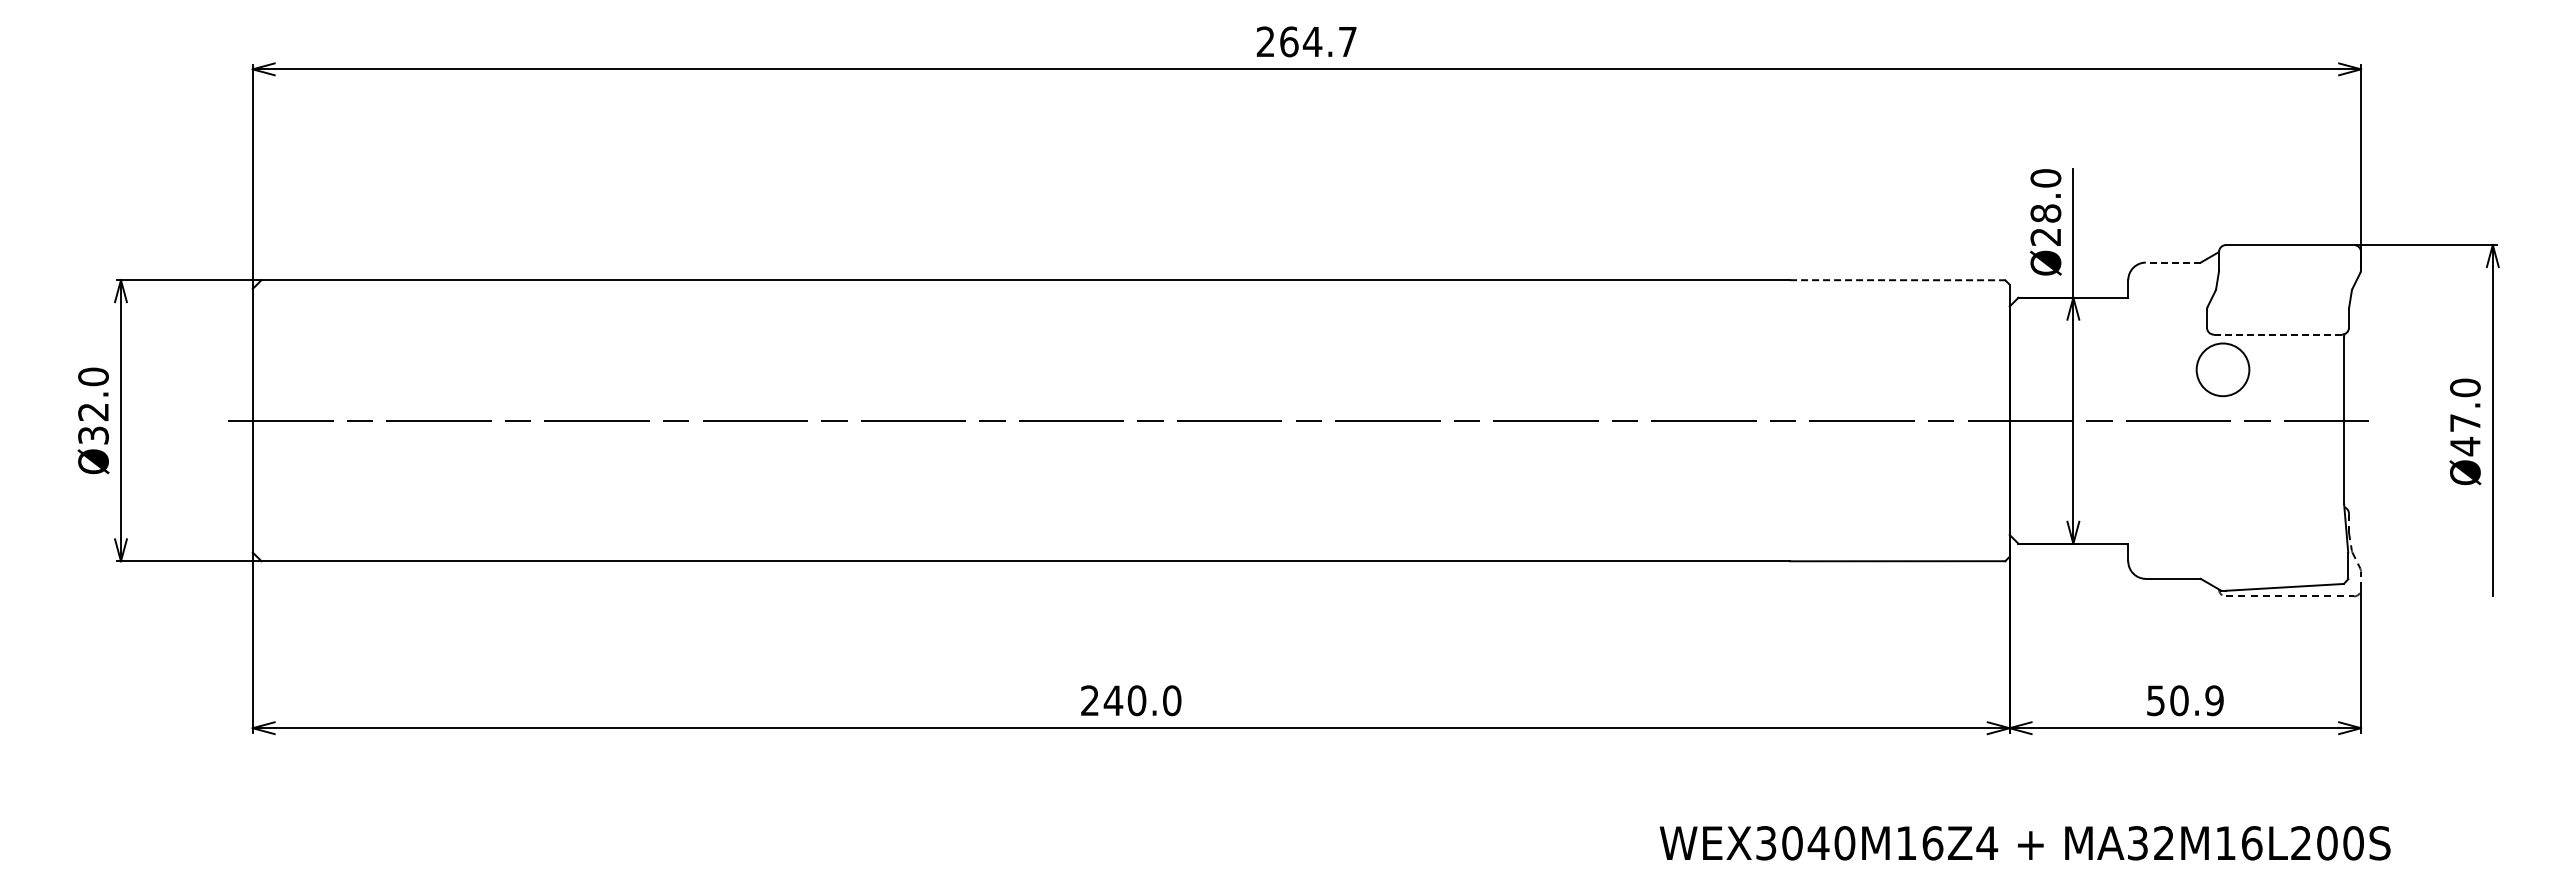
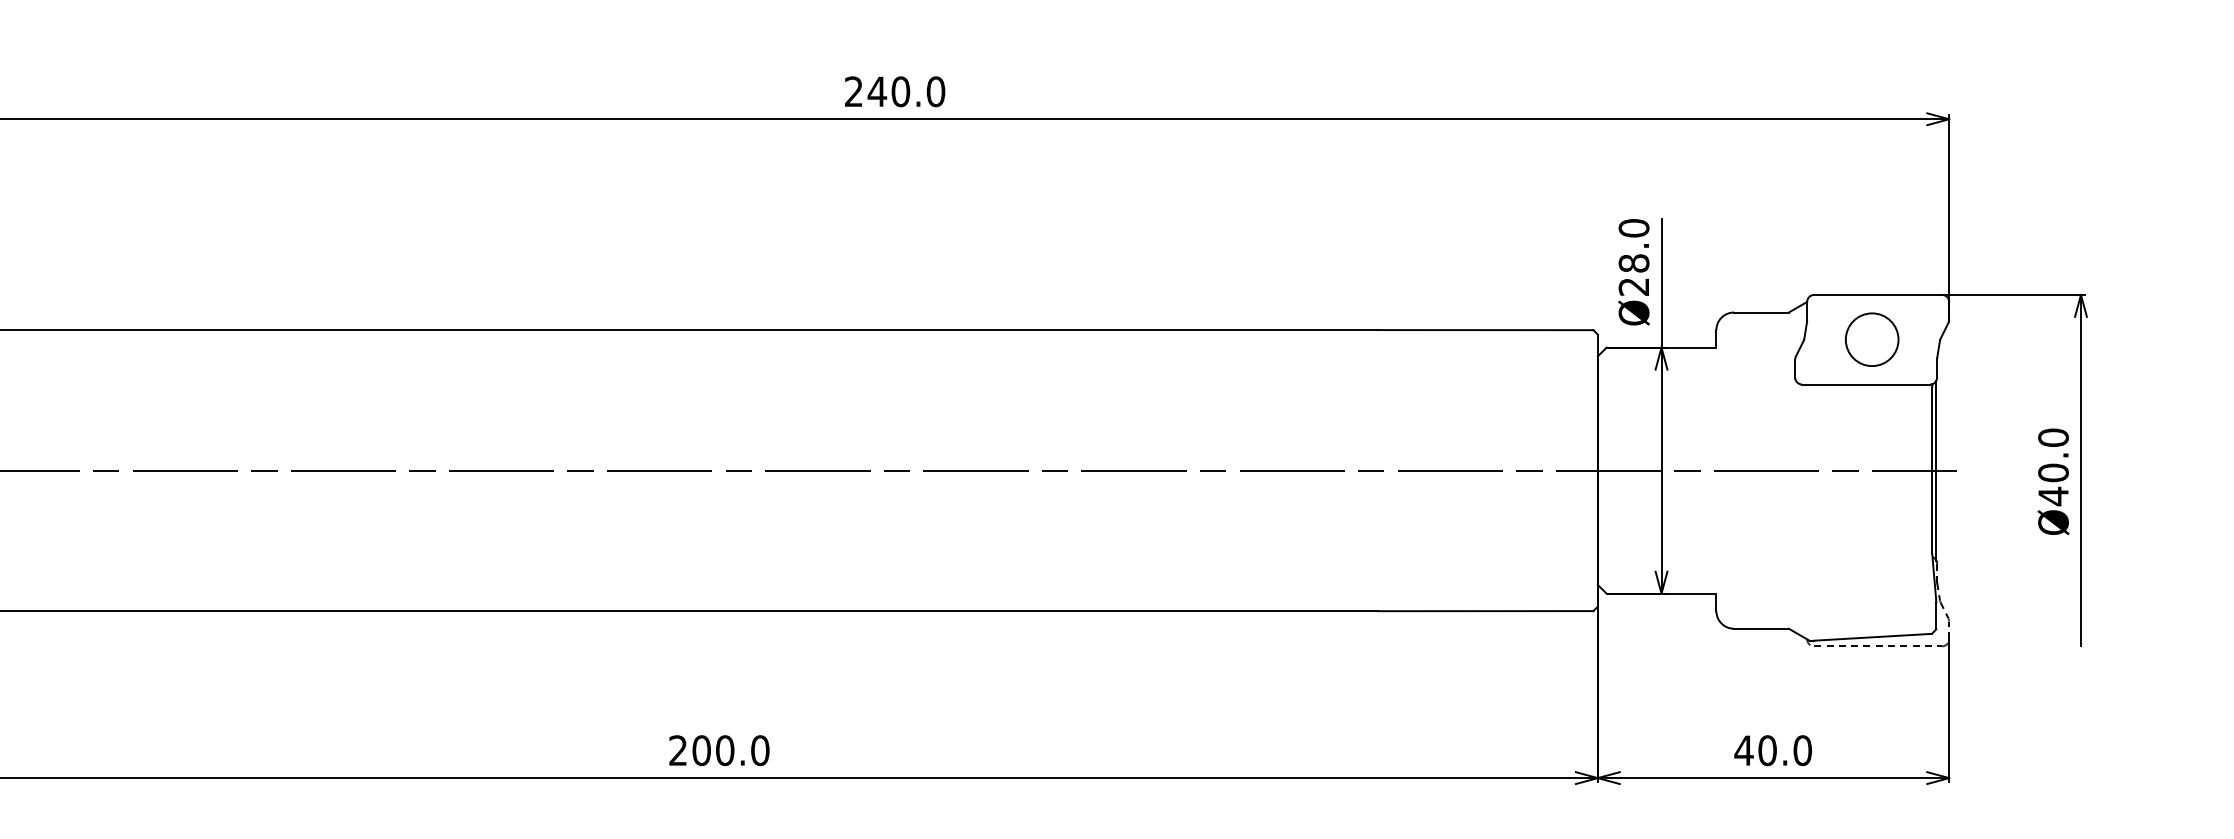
text: (1318, 41) -> (906, 91), 264.7 -> 240.0
line: (2172, 262) -> (1760, 312), dashed -> solid
line: (1897, 280) -> (1485, 330), dashed -> solid
line: (2278, 334) -> (1866, 384), dashed -> solid
circle: (2222, 369) -> (1871, 339), moved
line: (2348, 420) -> (1936, 470), added
text: (2465, 422) -> (2053, 472), Ø47.0 -> Ø40.0
text: (1113, 700) -> (701, 750), 240.0 -> 200.0
text: (2184, 700) -> (1772, 750), 50.9 -> 40.0

